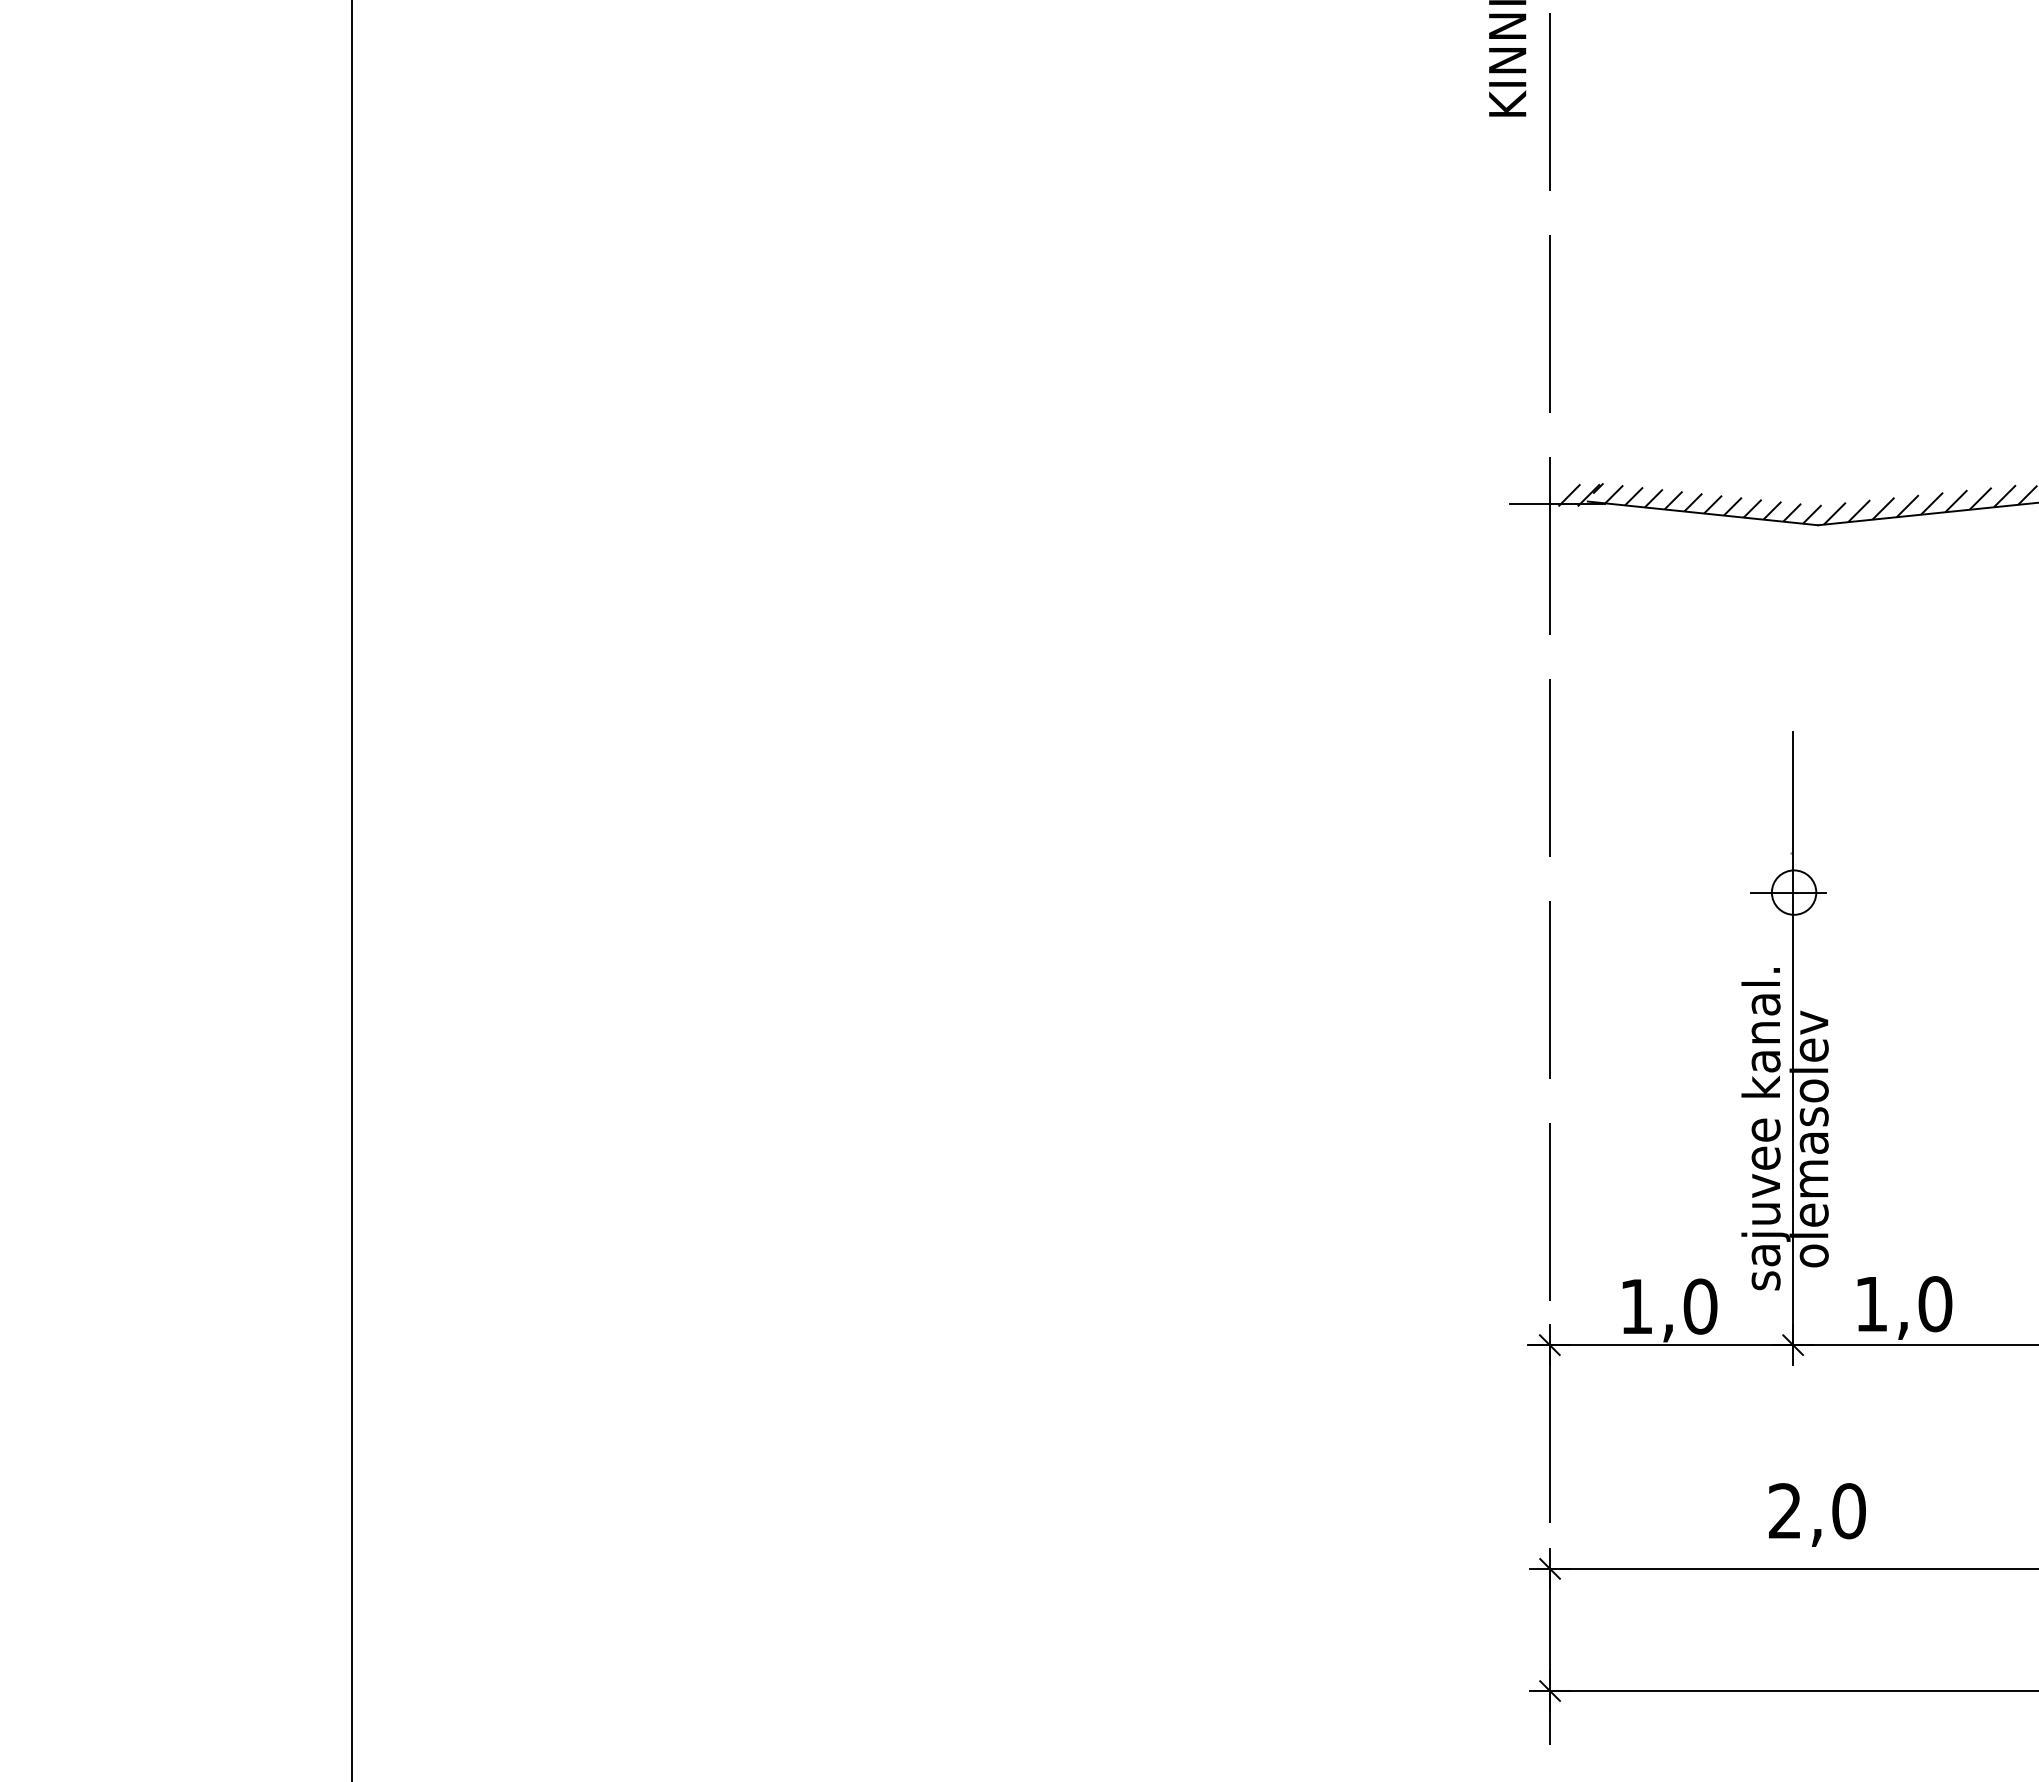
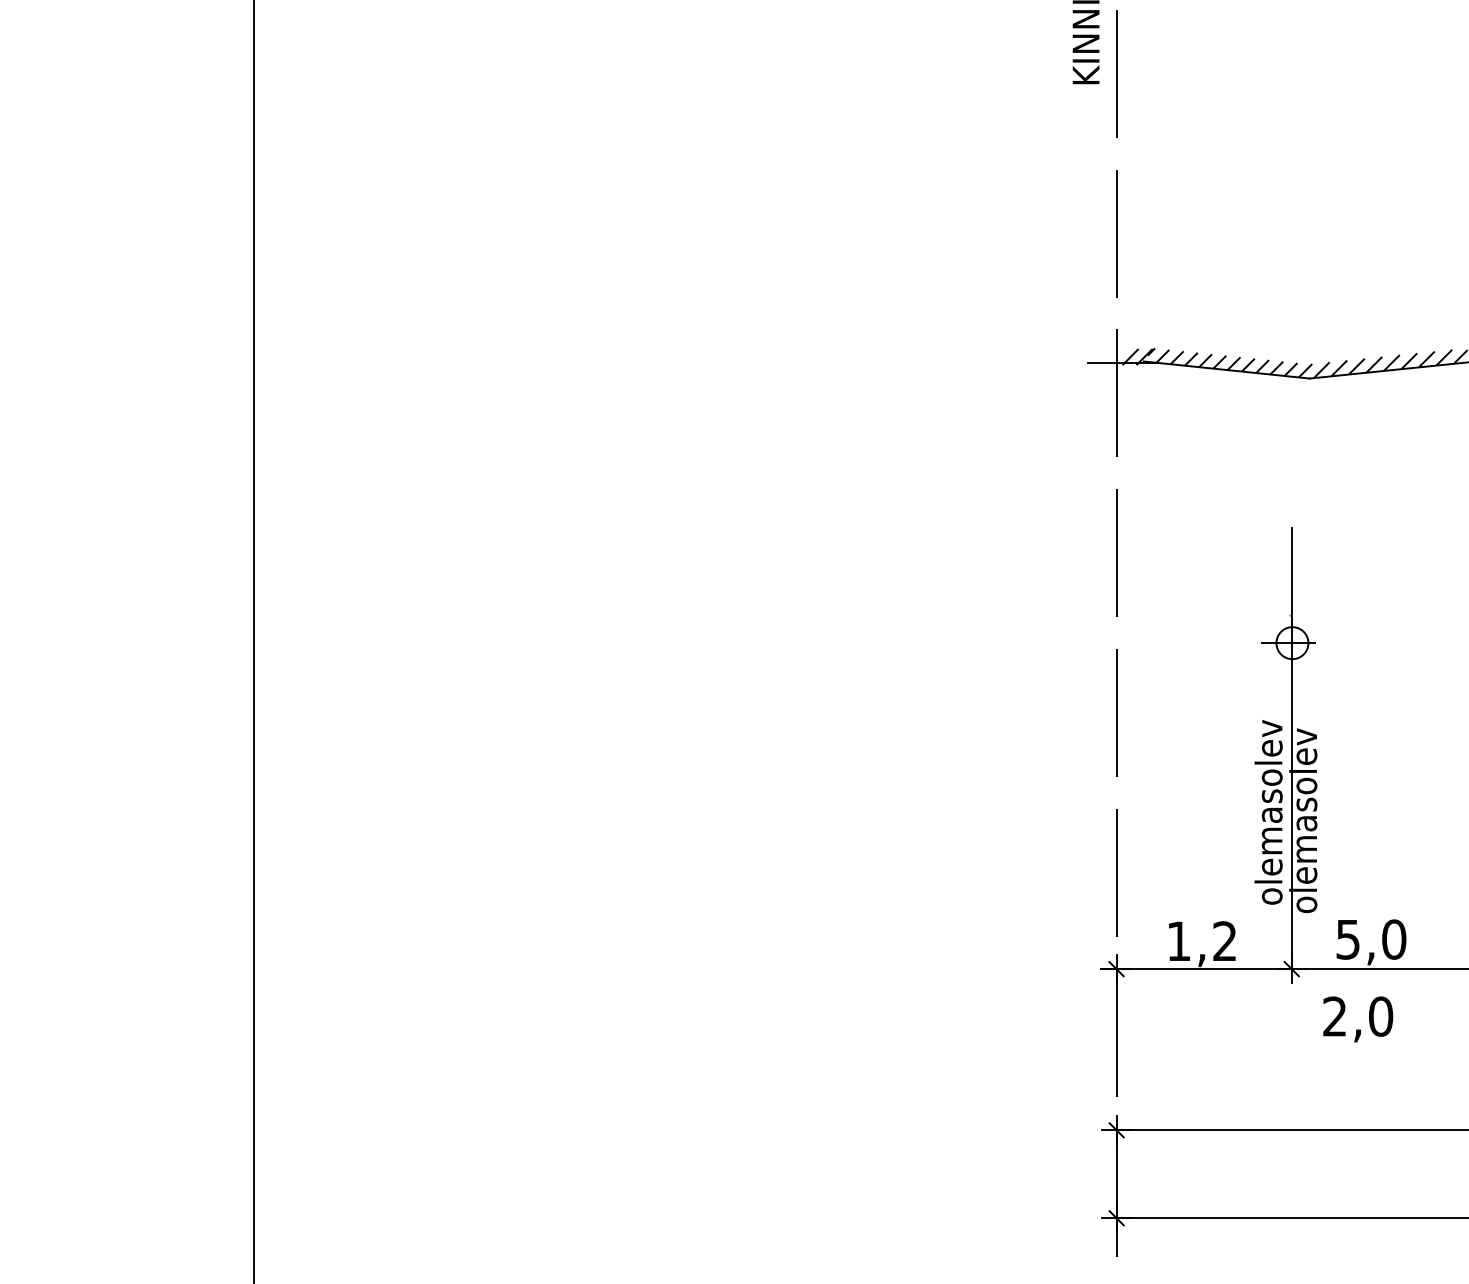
text: (1765, 1129) -> (1271, 813), sajuvee kanal. -> olemasolev
text: (1871, 1304) -> (1348, 939), 1,0 -> 5,0
text: (1700, 1306) -> (1225, 941), 1,0 -> 1,2
text: (1817, 1514) -> (1358, 1019), moved

